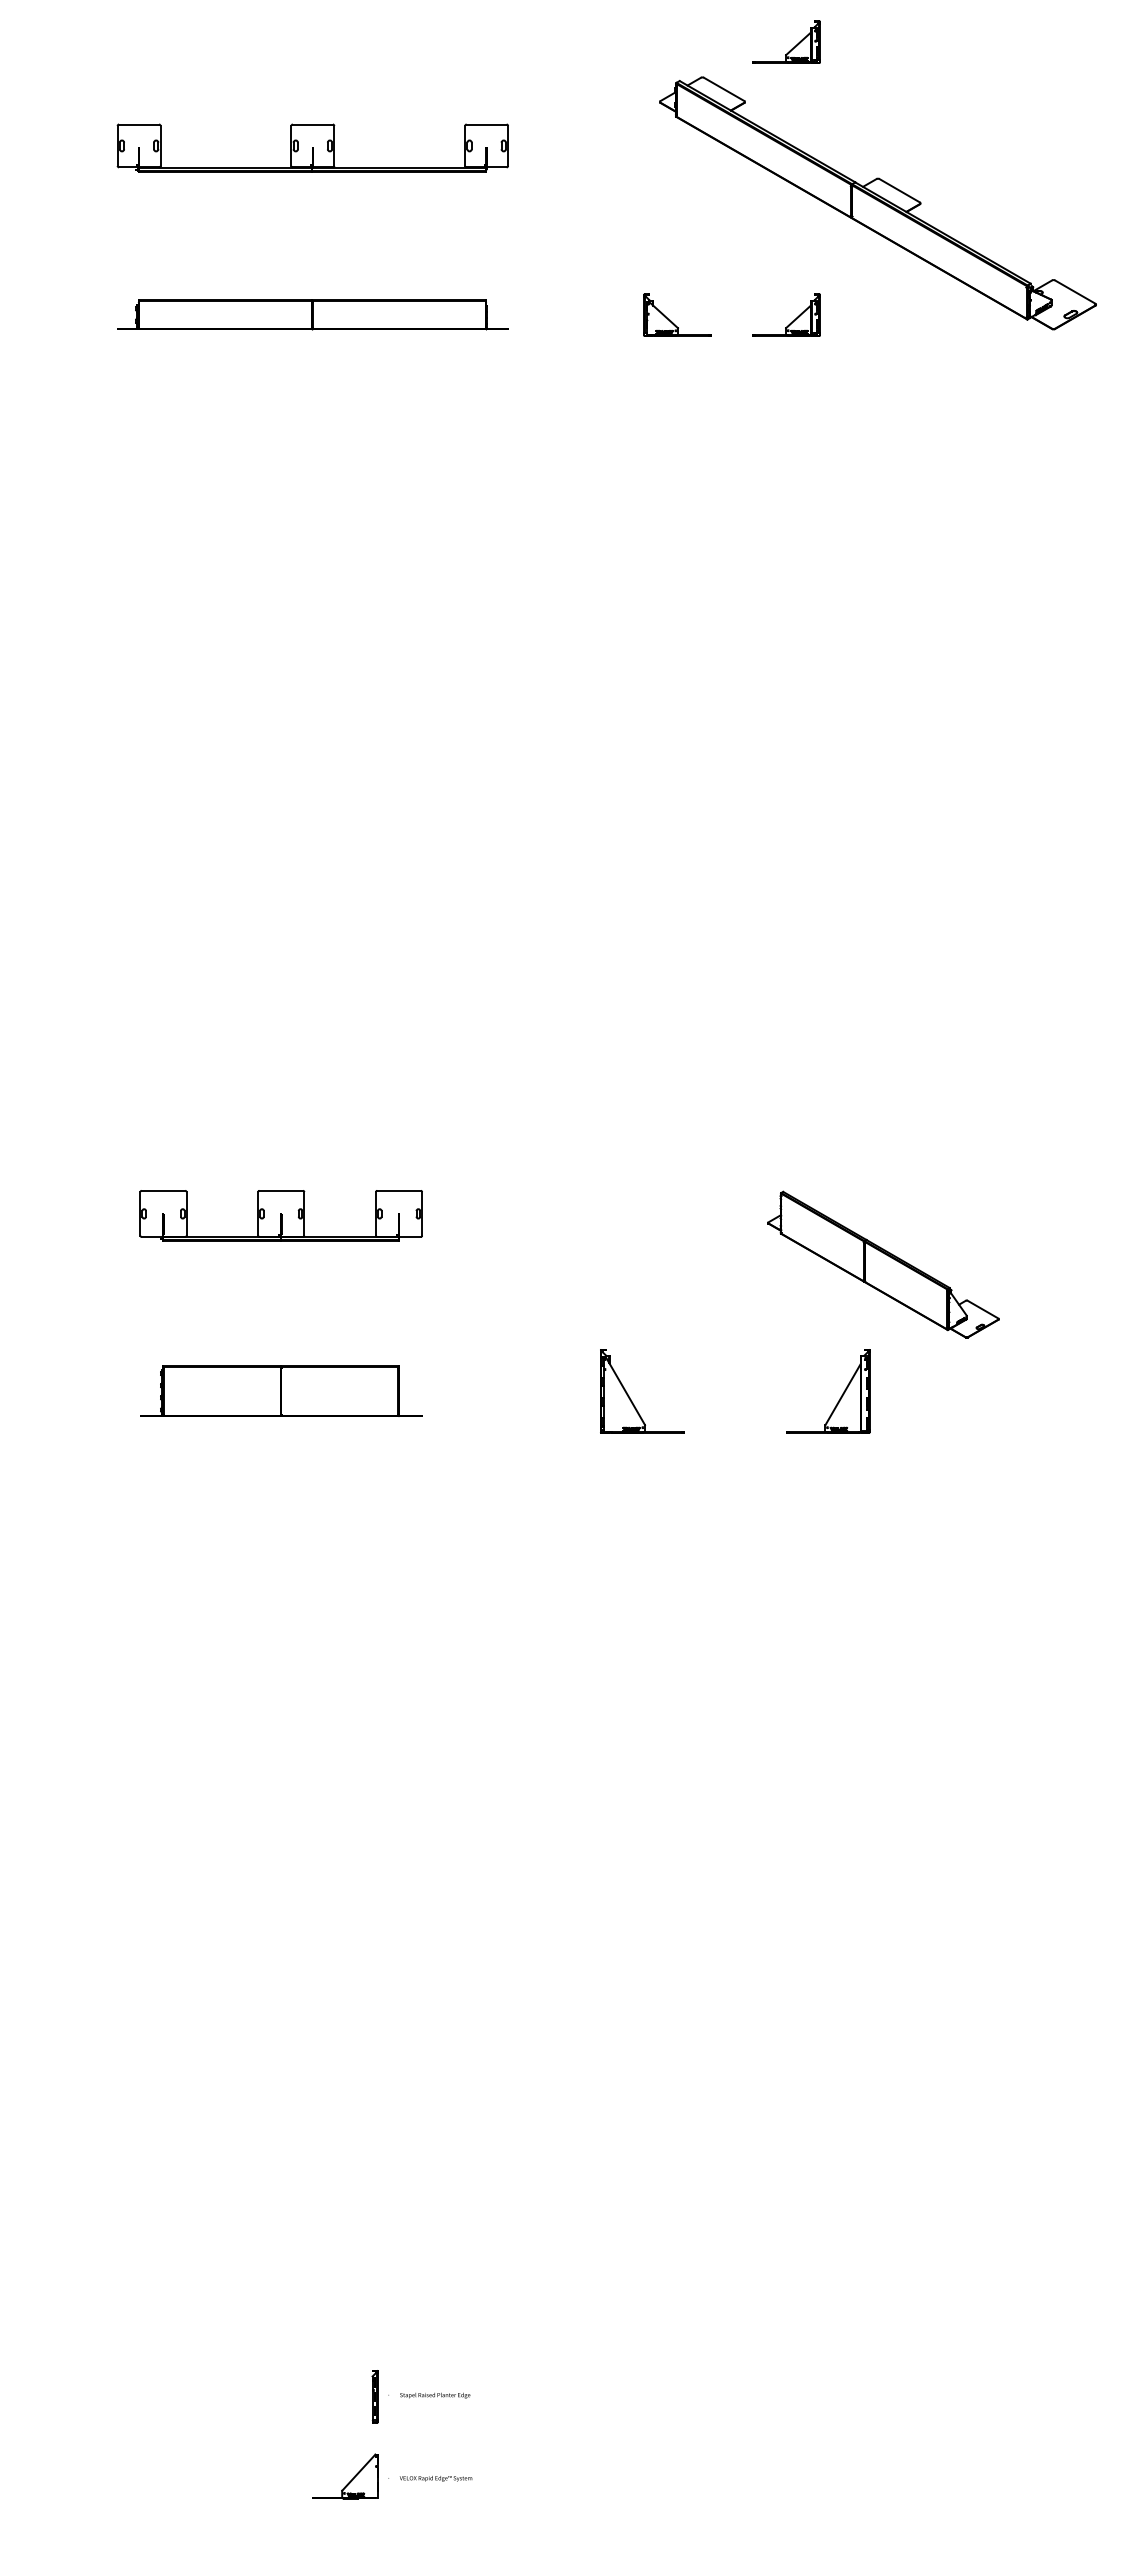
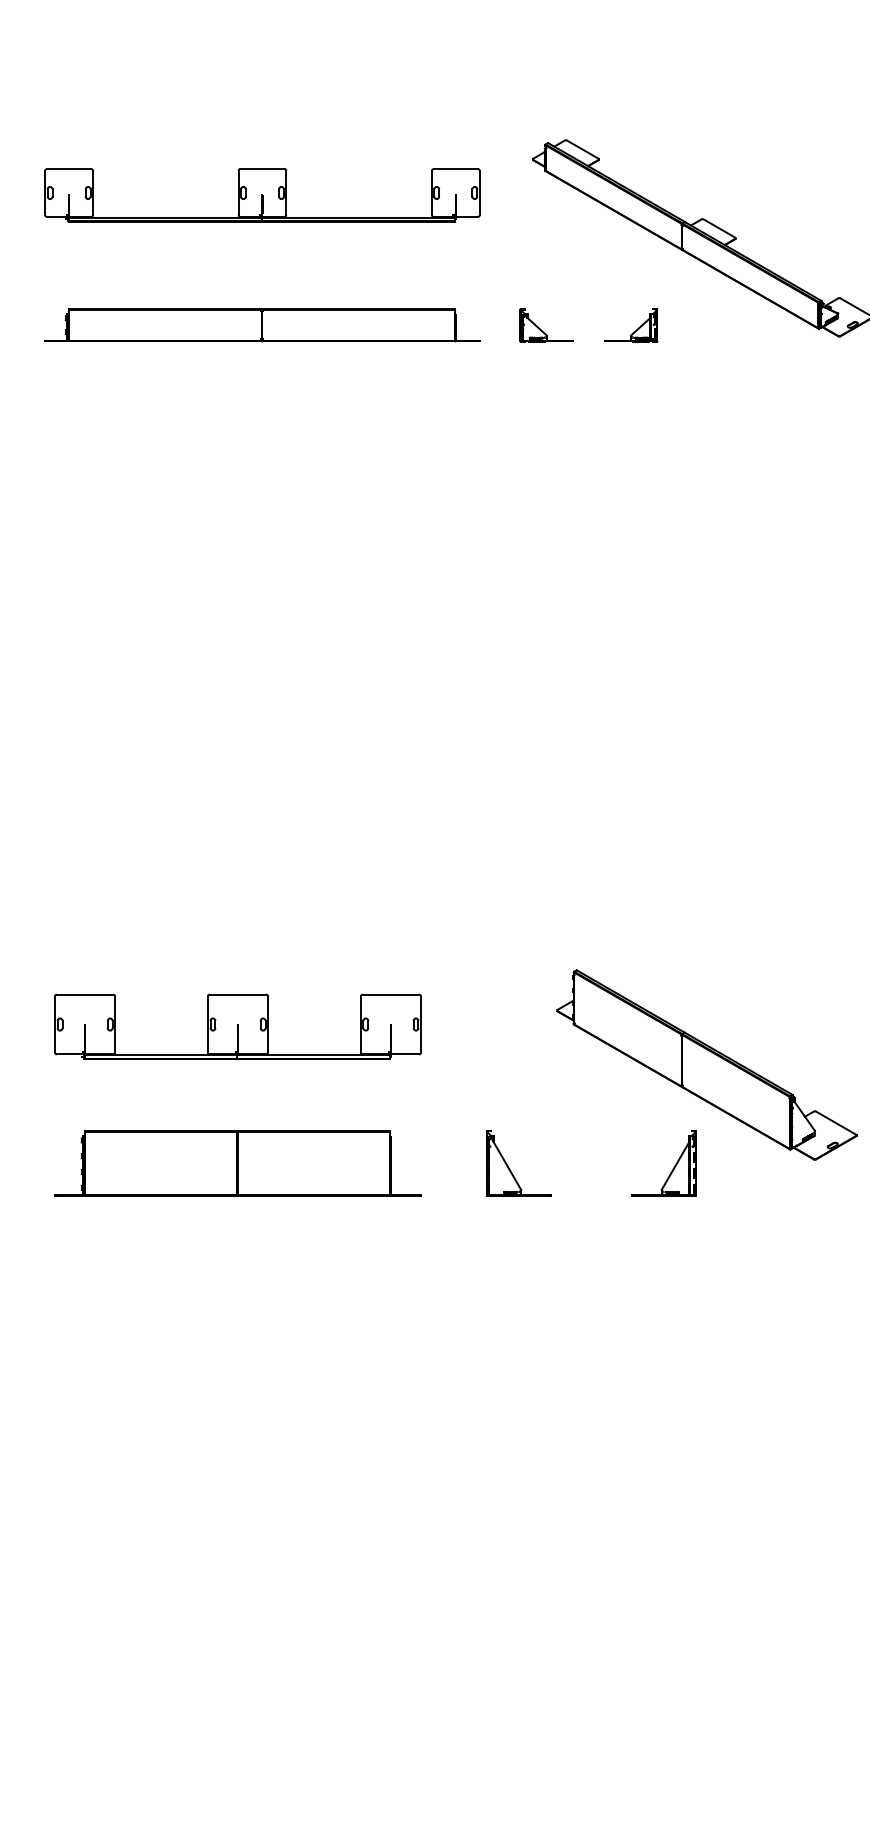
part: (791, 48) -> (635, 117), removed
part: (312, 147) -> (262, 194), size x1.43
part: (312, 314) -> (262, 324), size x1.43
part: (280, 1215) -> (237, 1026), size x1.67
part: (883, 1264) -> (706, 1064), size x1.67
part: (281, 1391) -> (238, 1163), size x1.67

